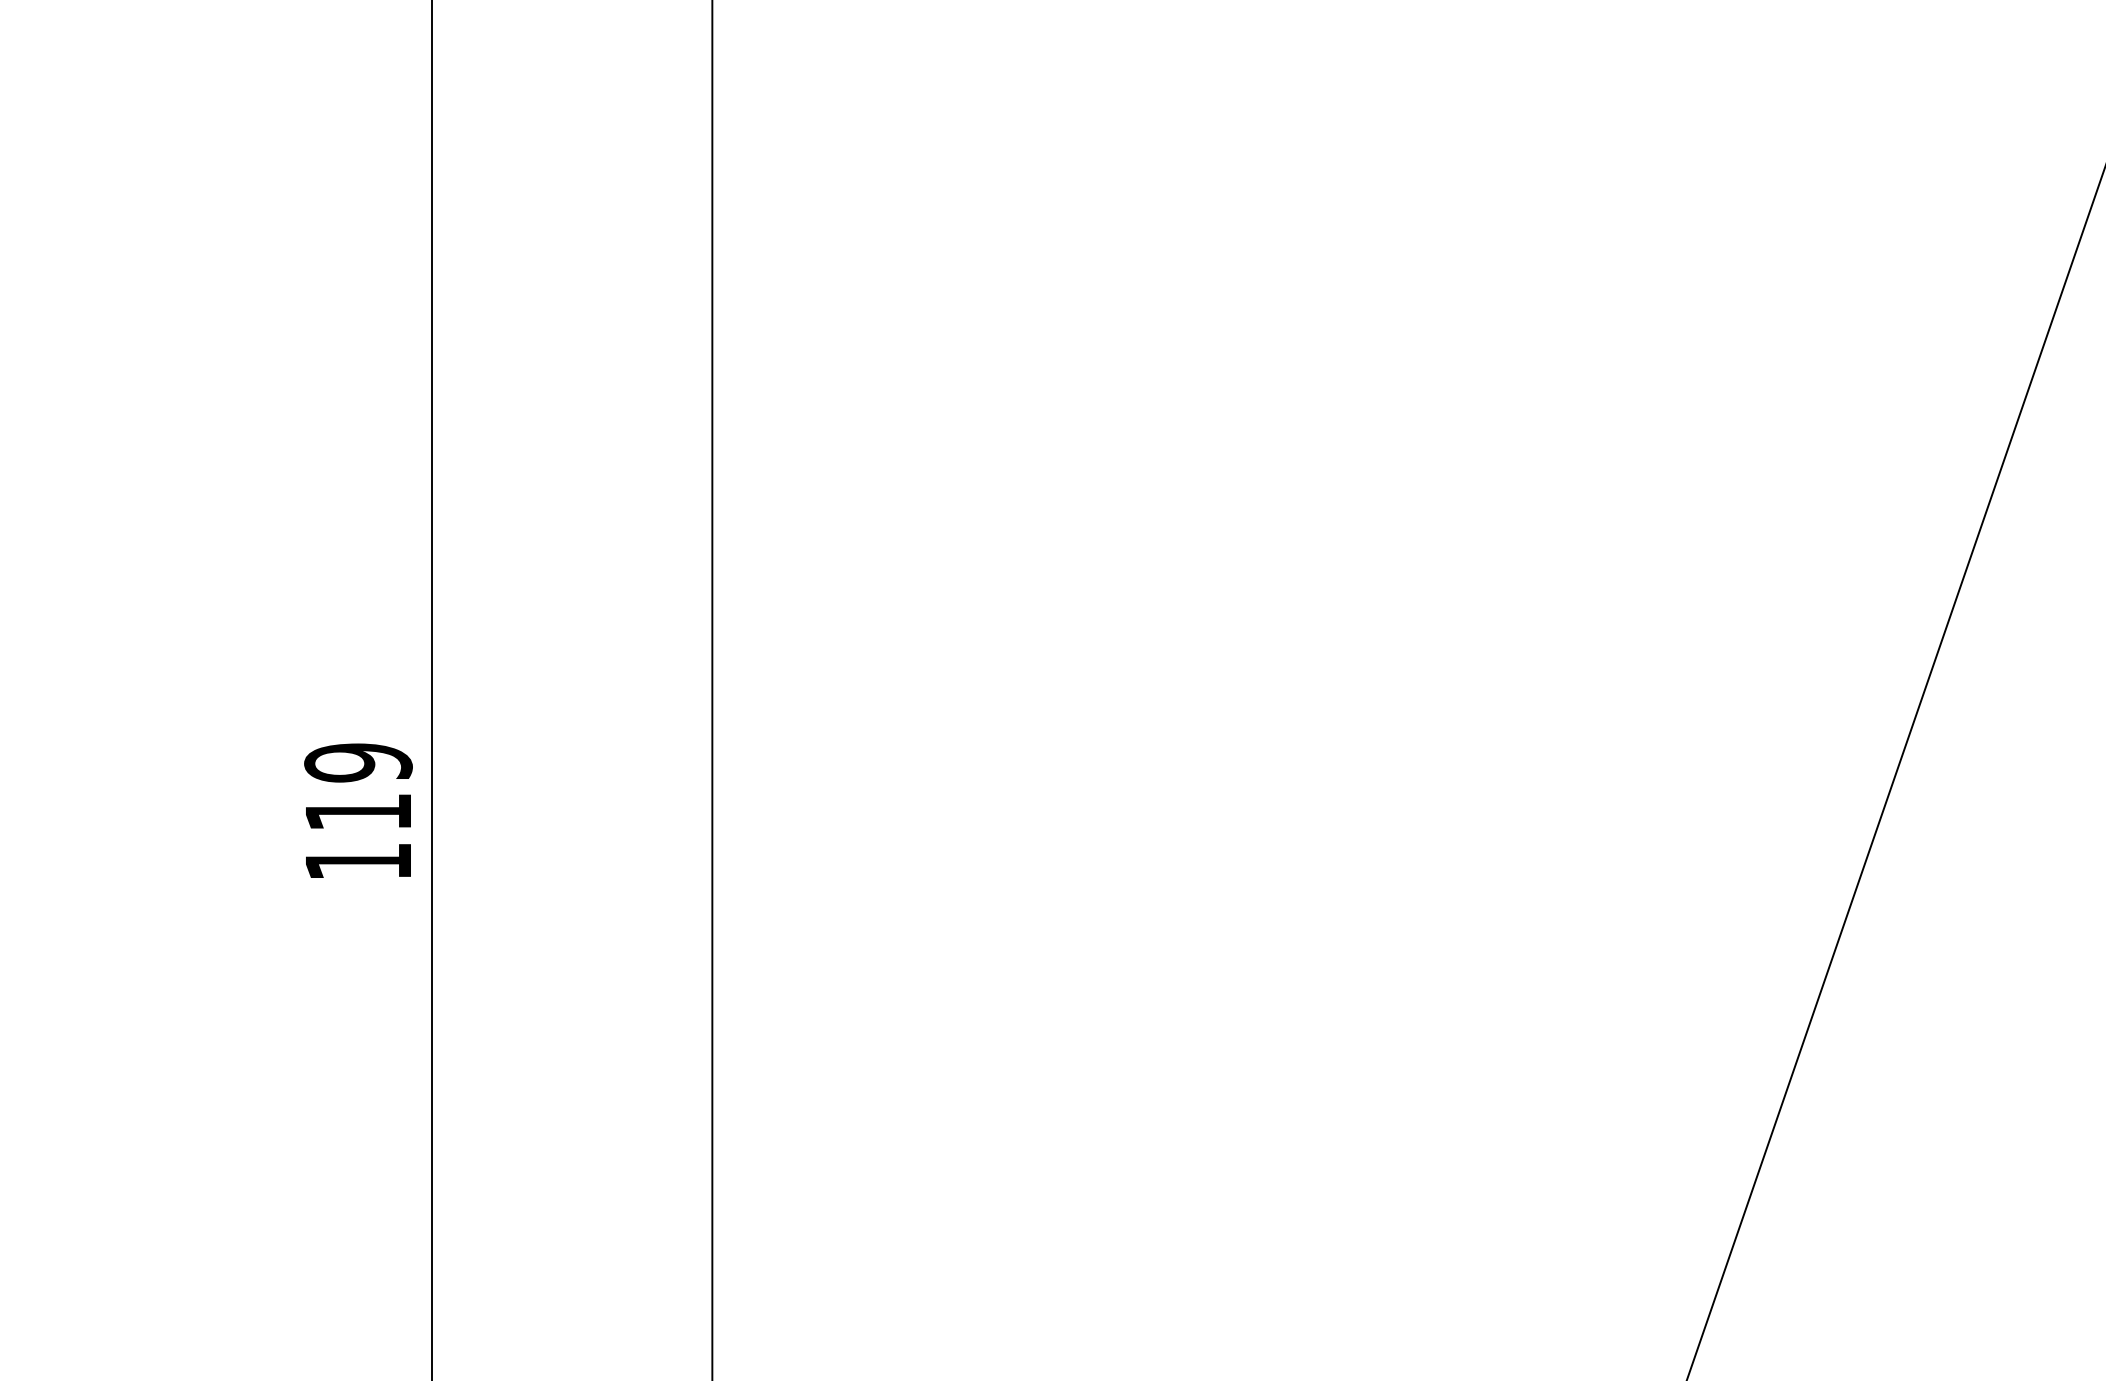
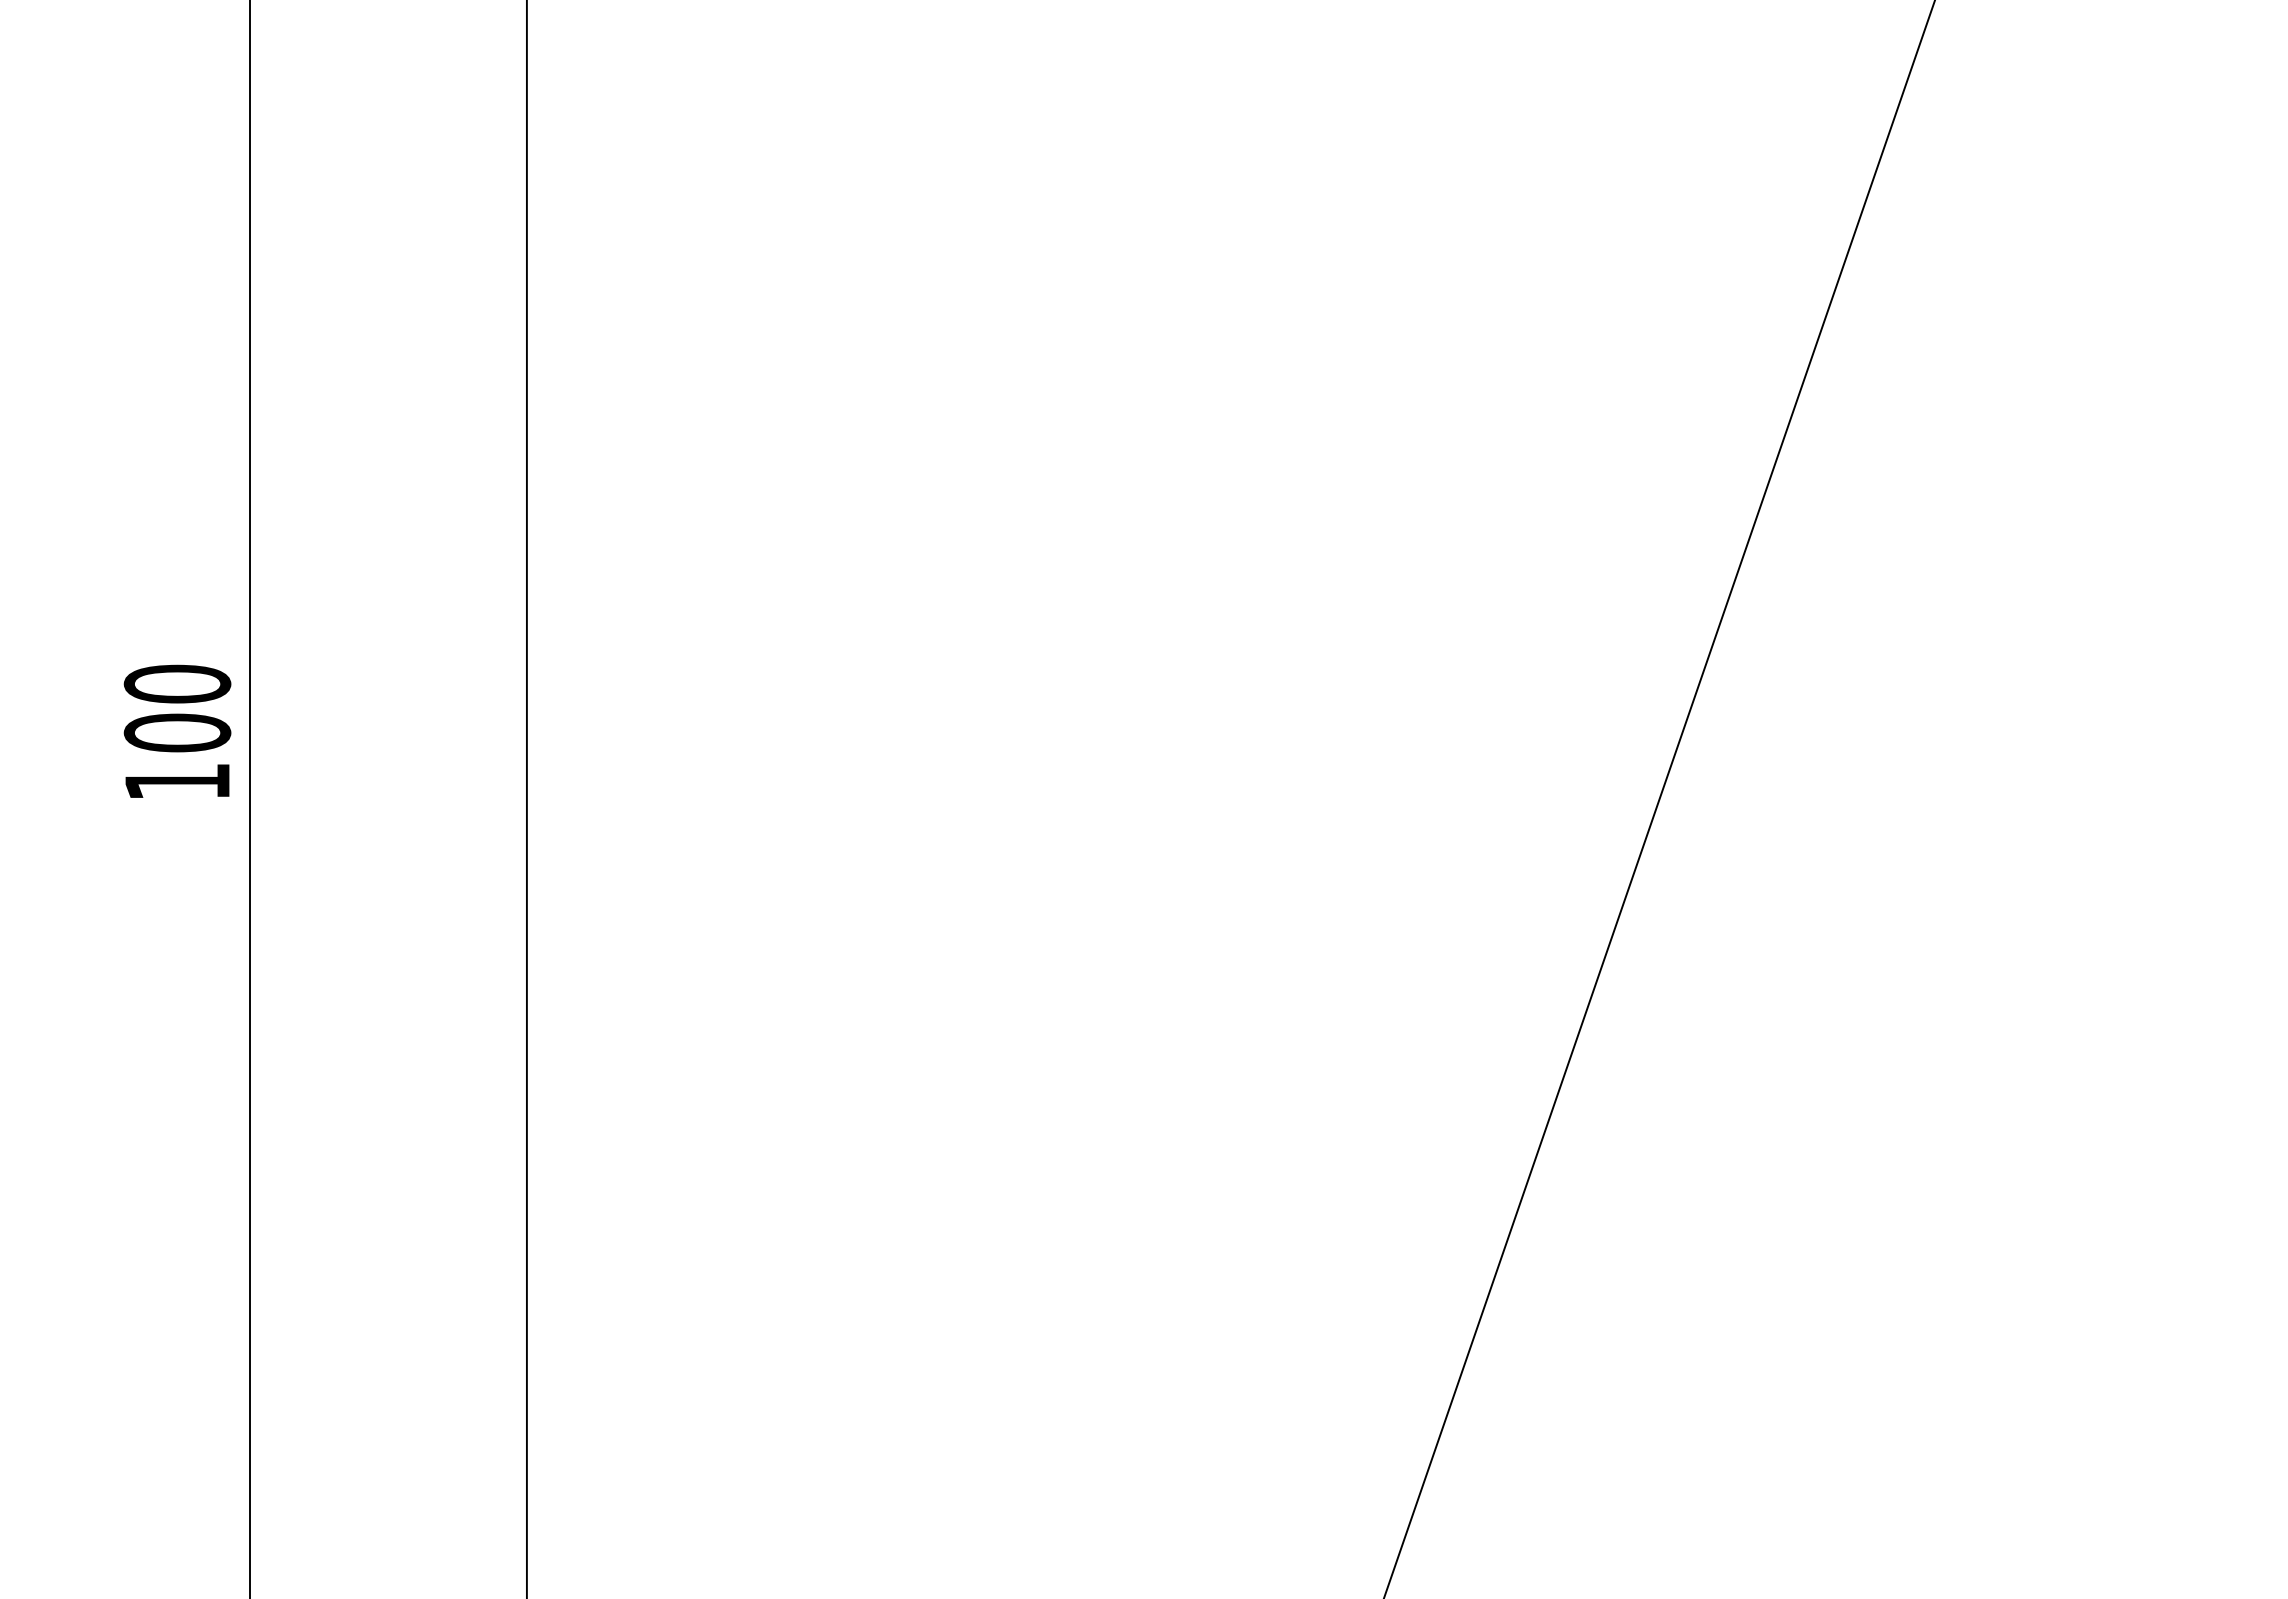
text: (358, 787) -> (177, 708), 119 -> 100

